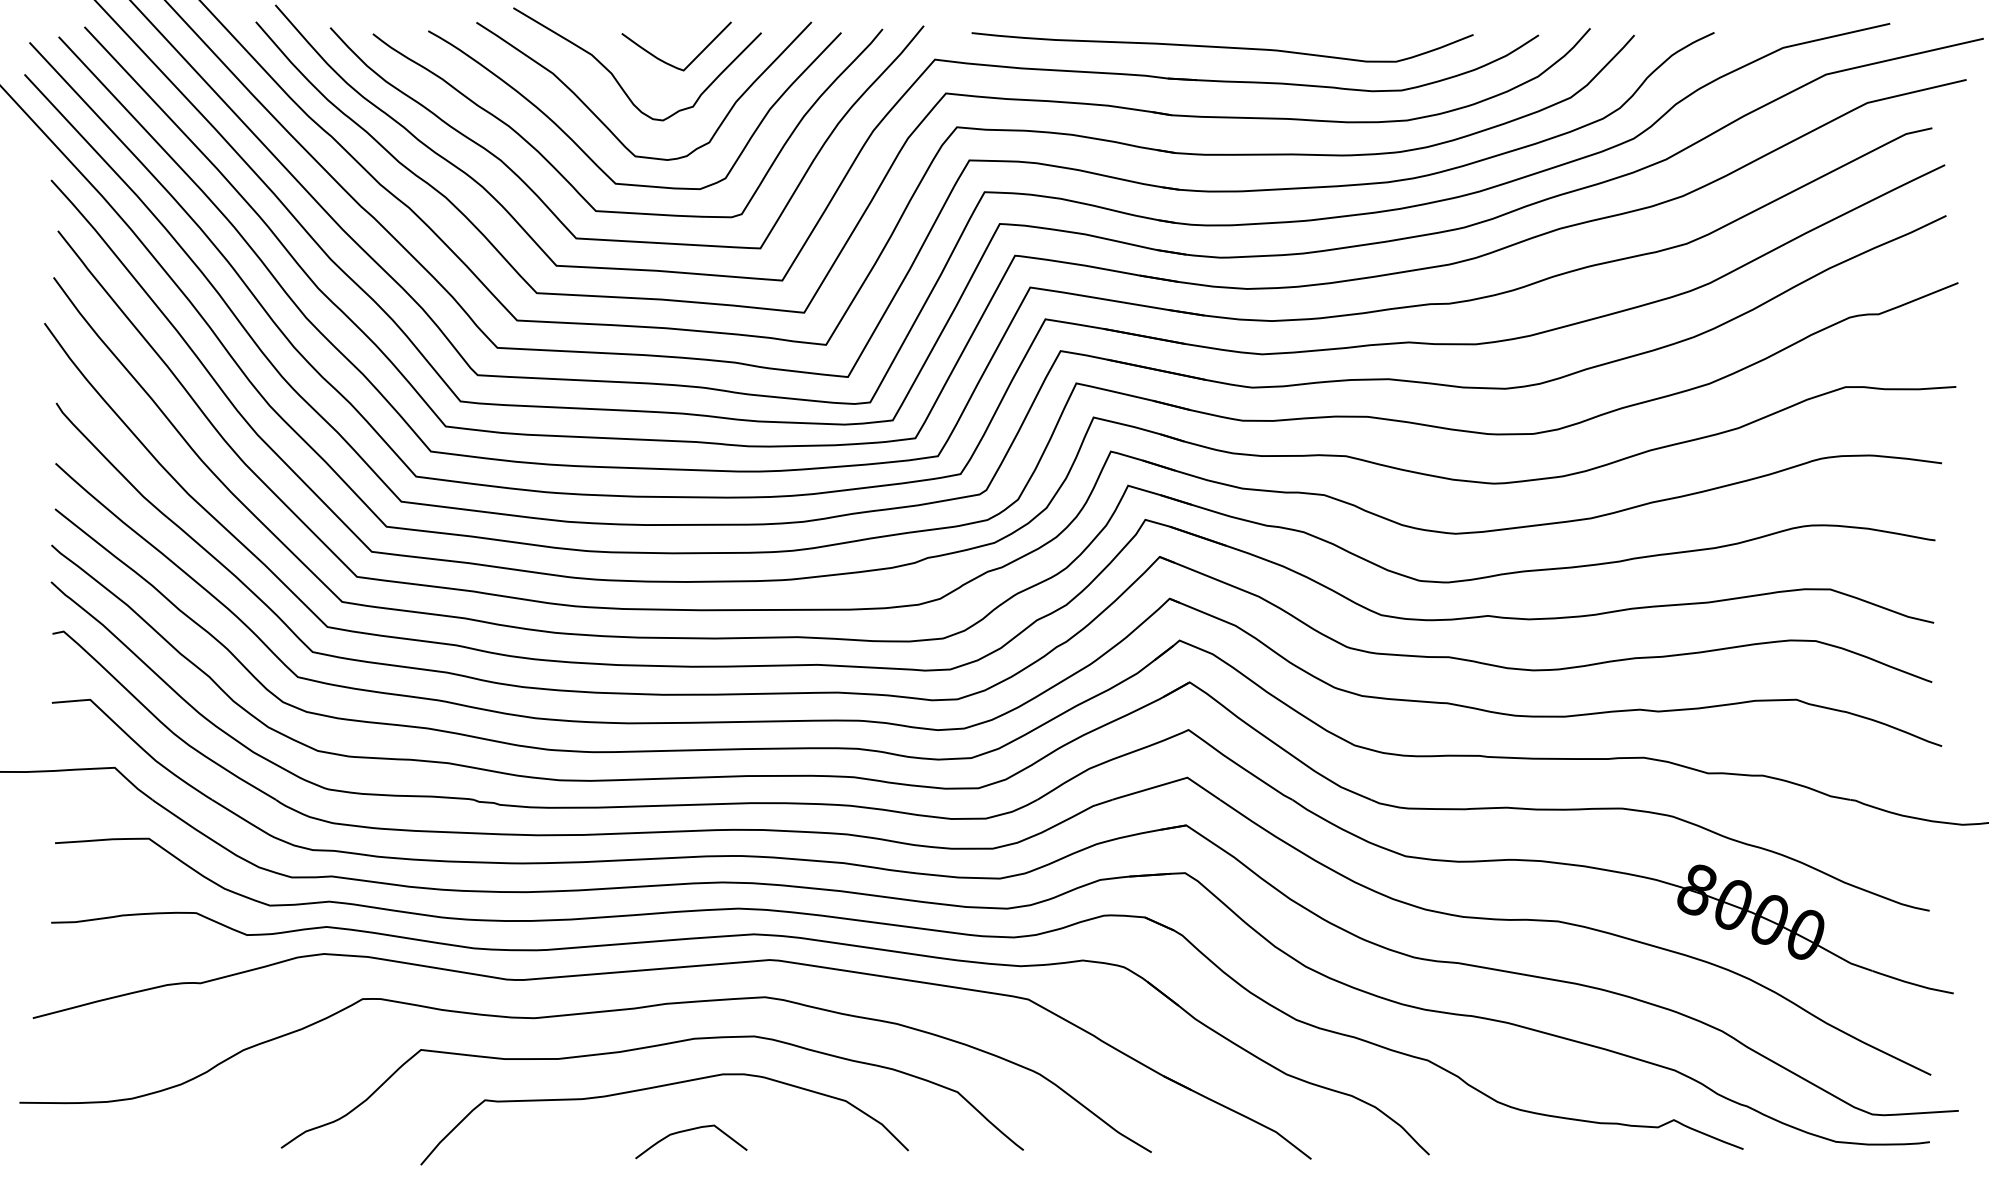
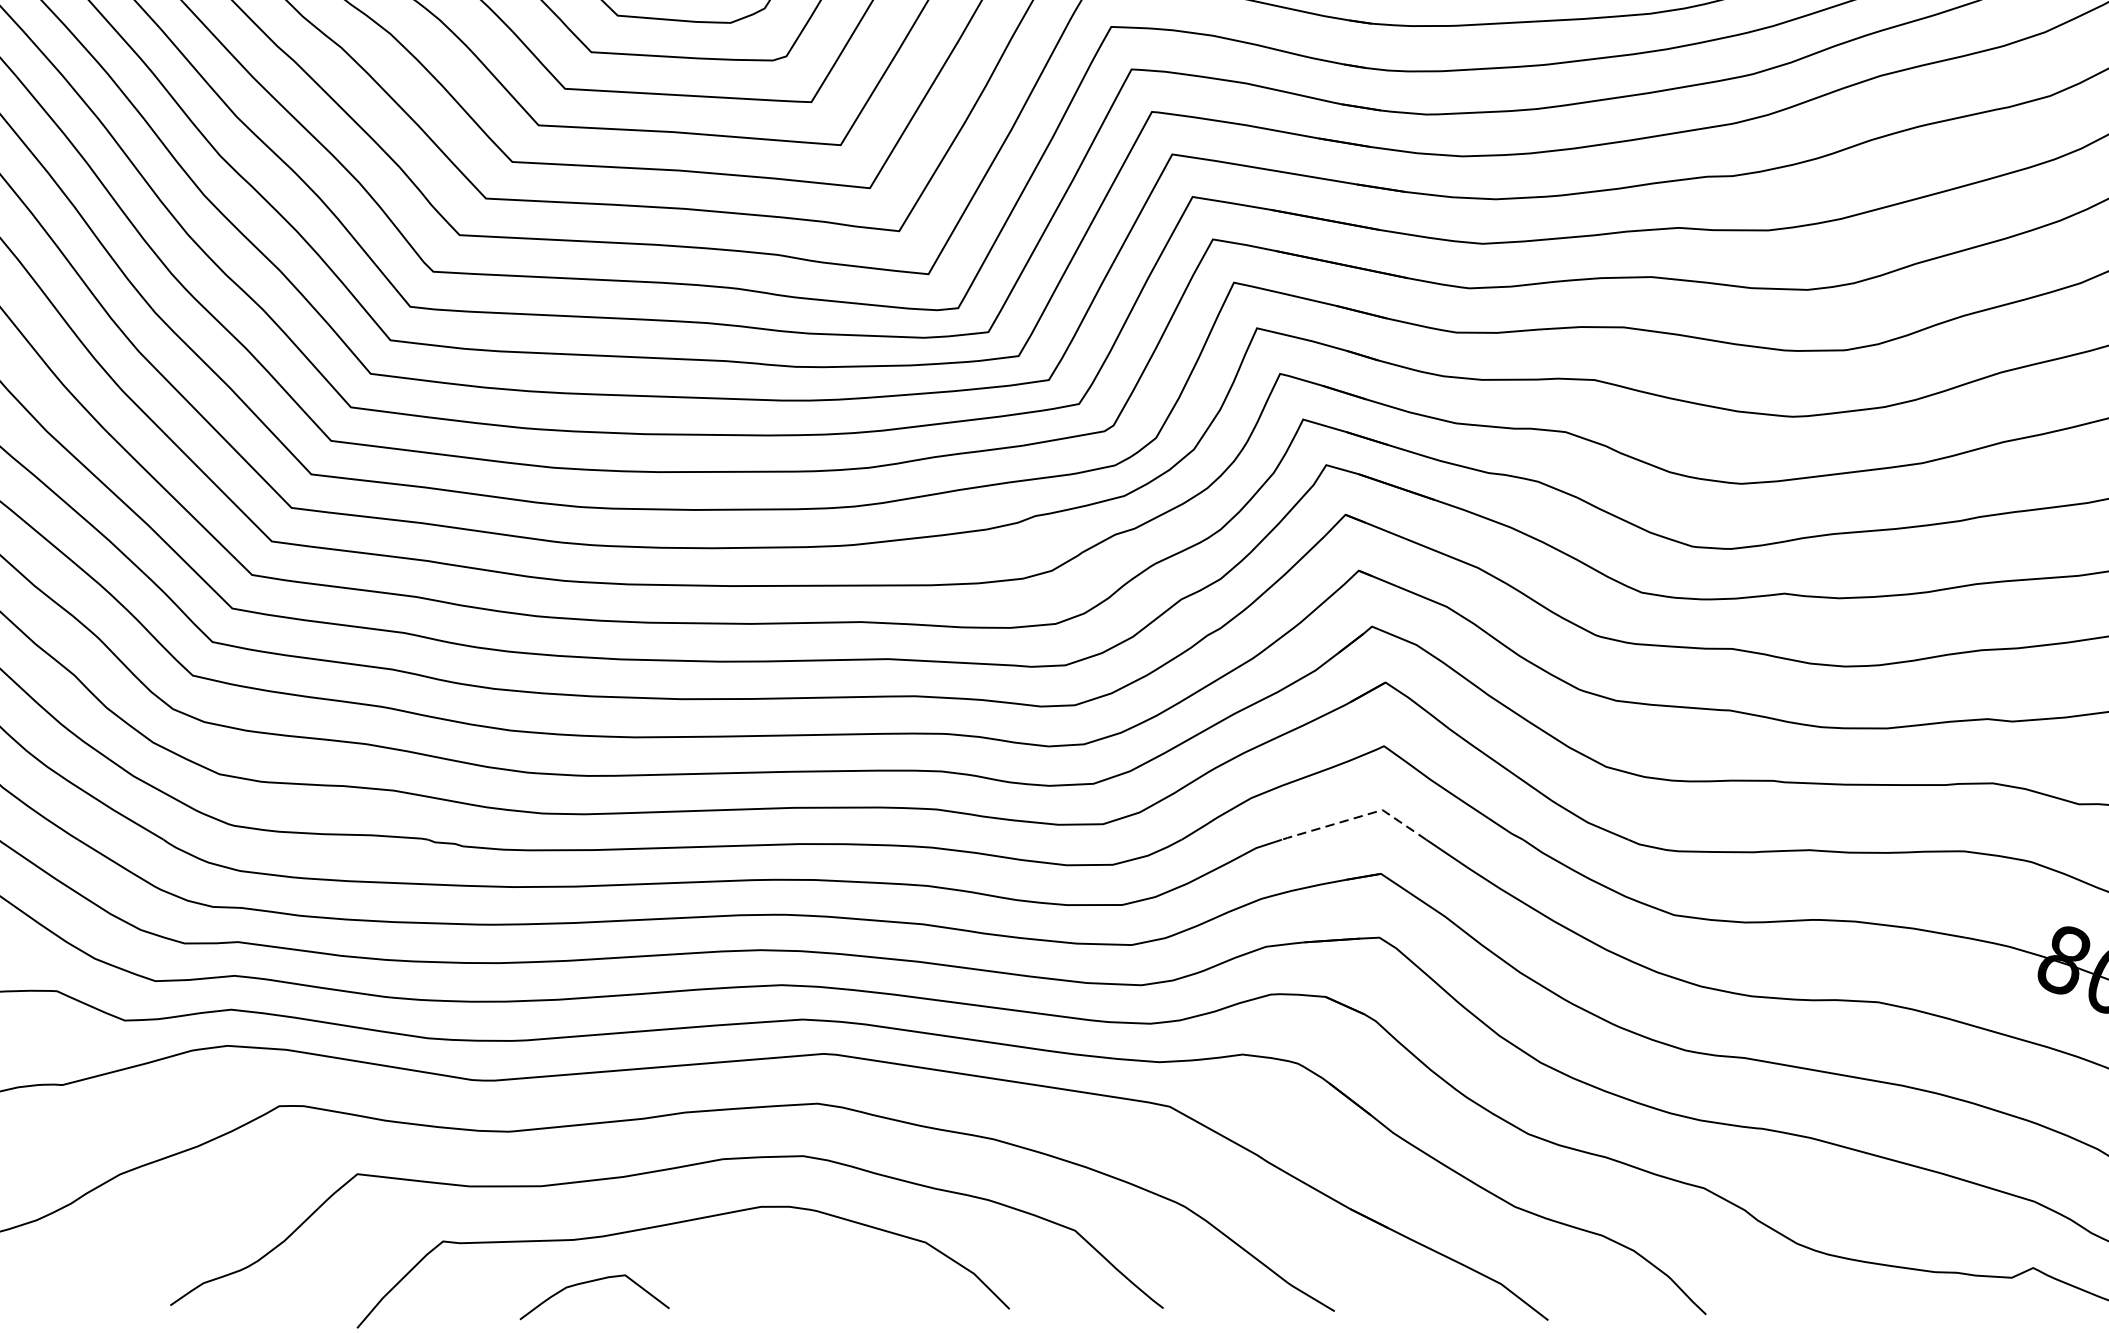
line: (1168, 783) -> (1357, 817), solid -> dashed
curve: (687, 1131) -> (589, 1283), moved

